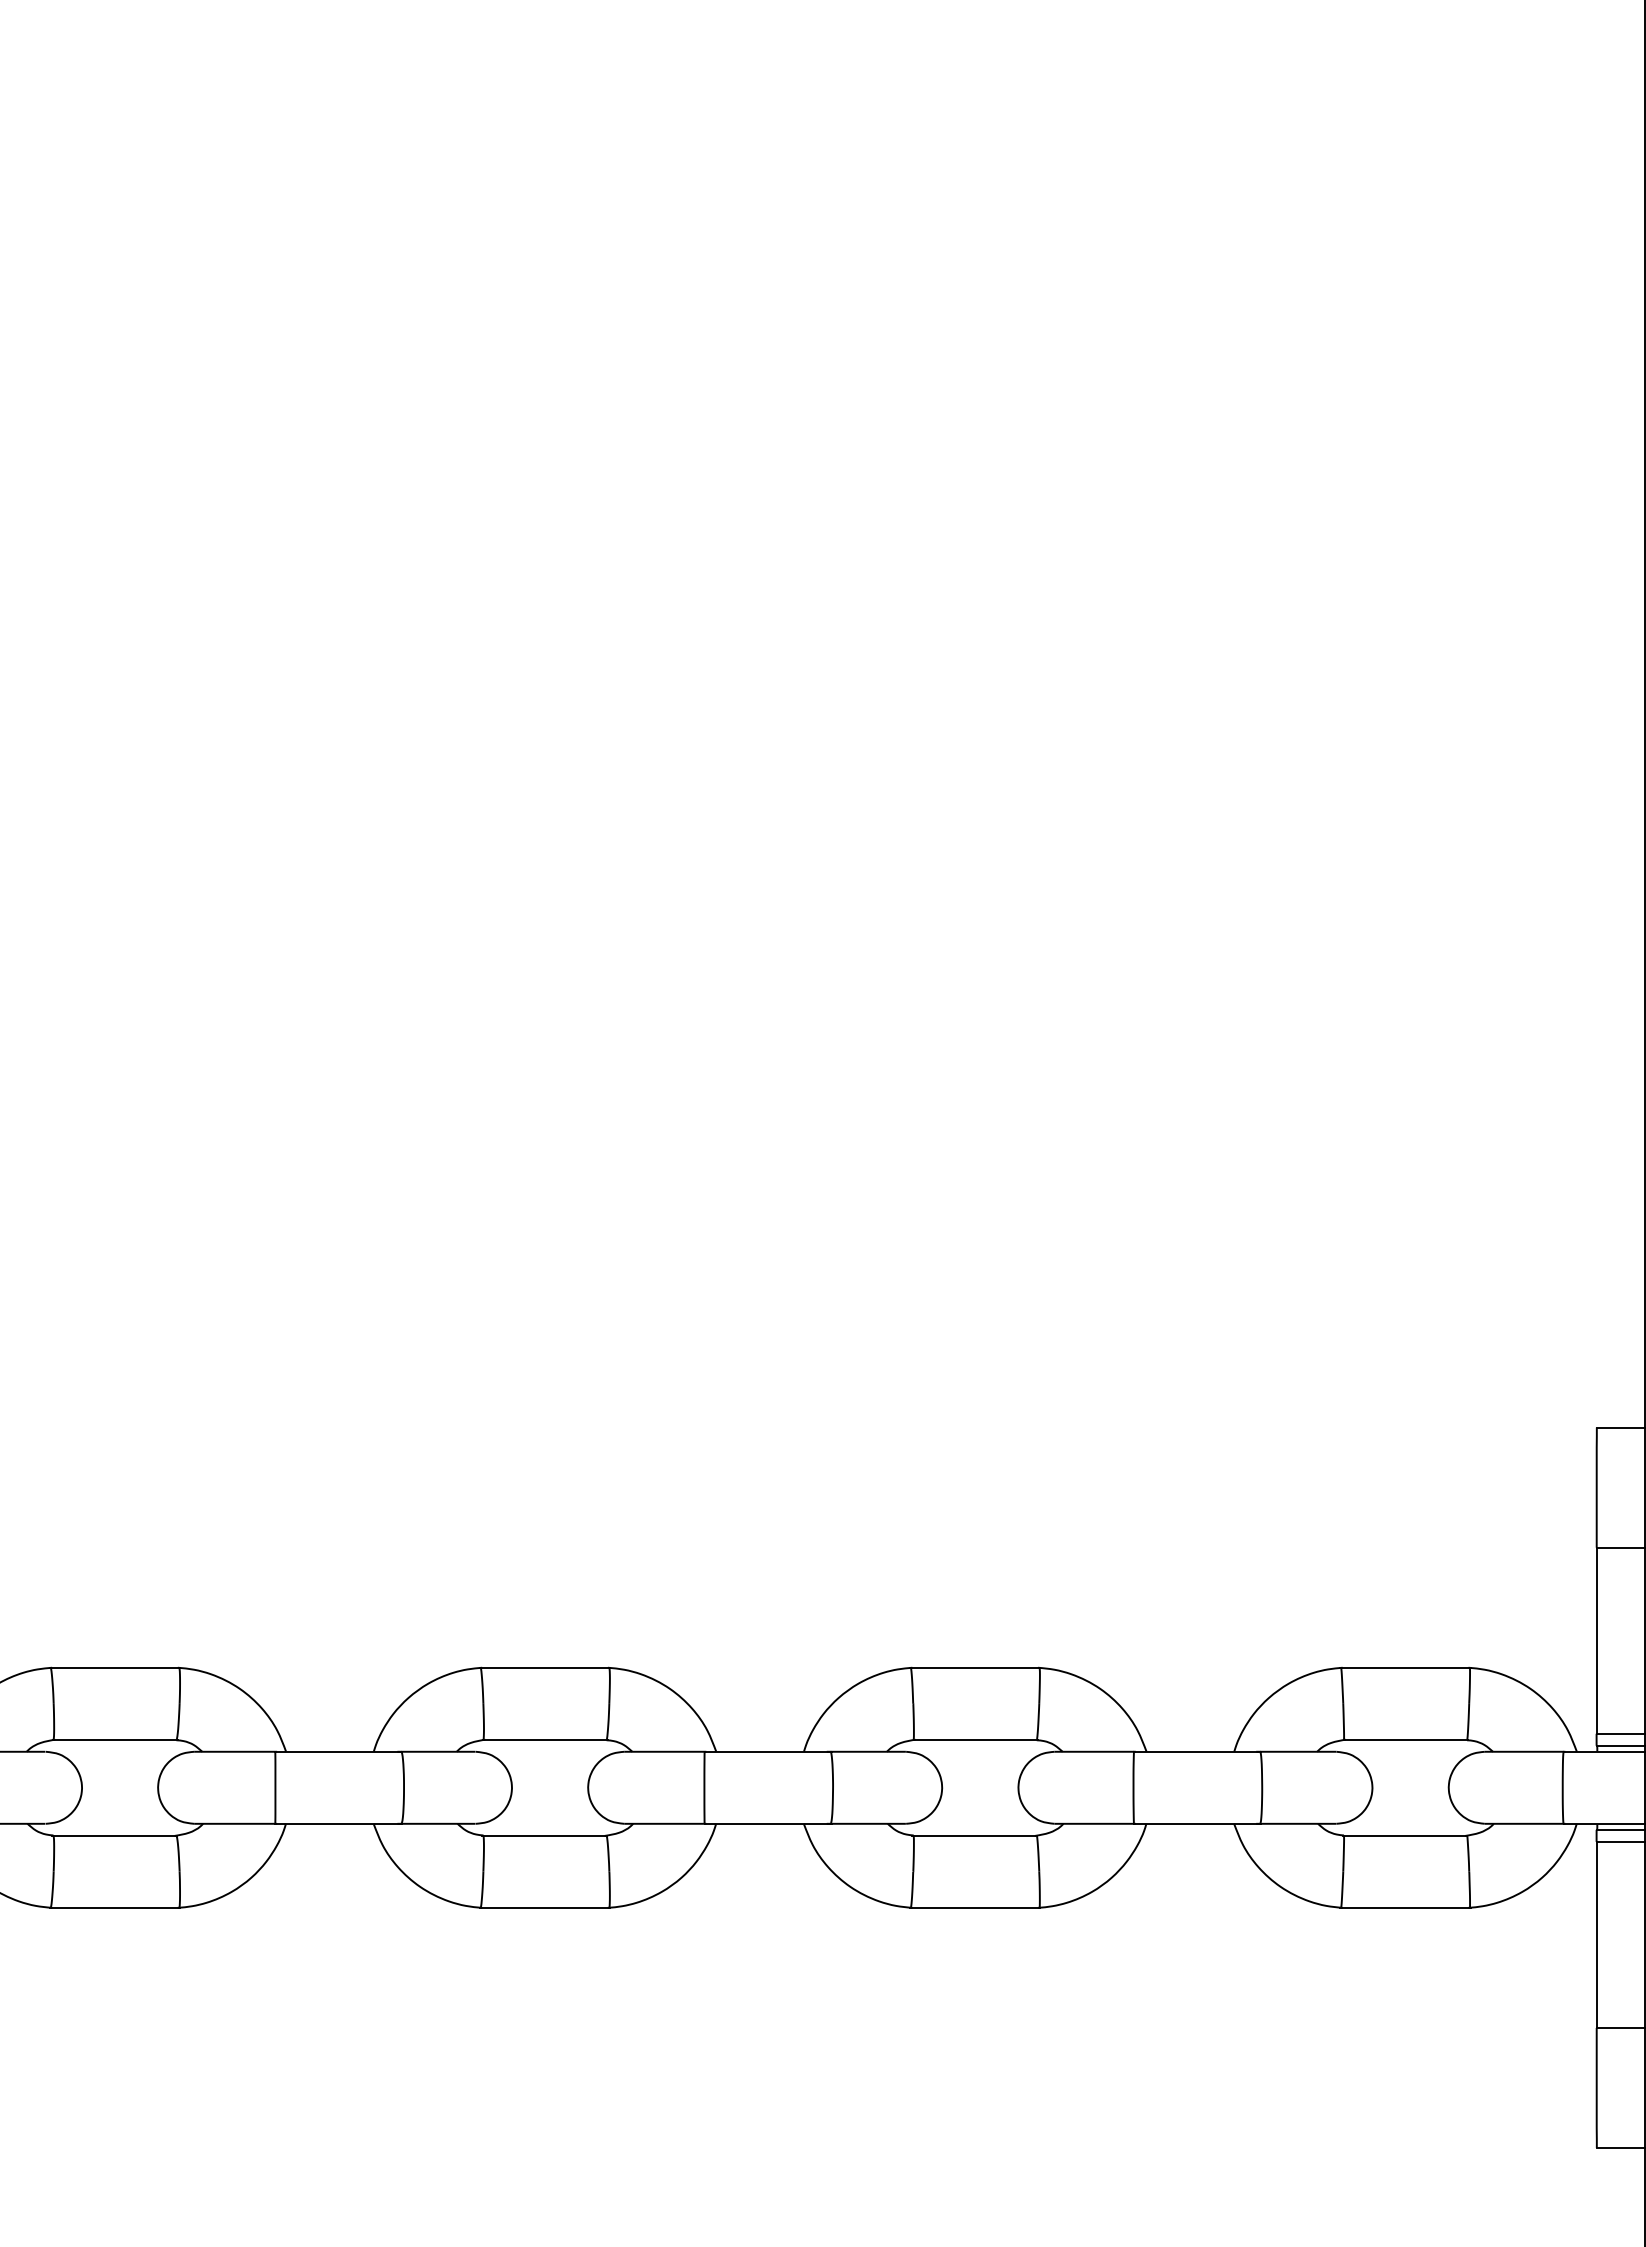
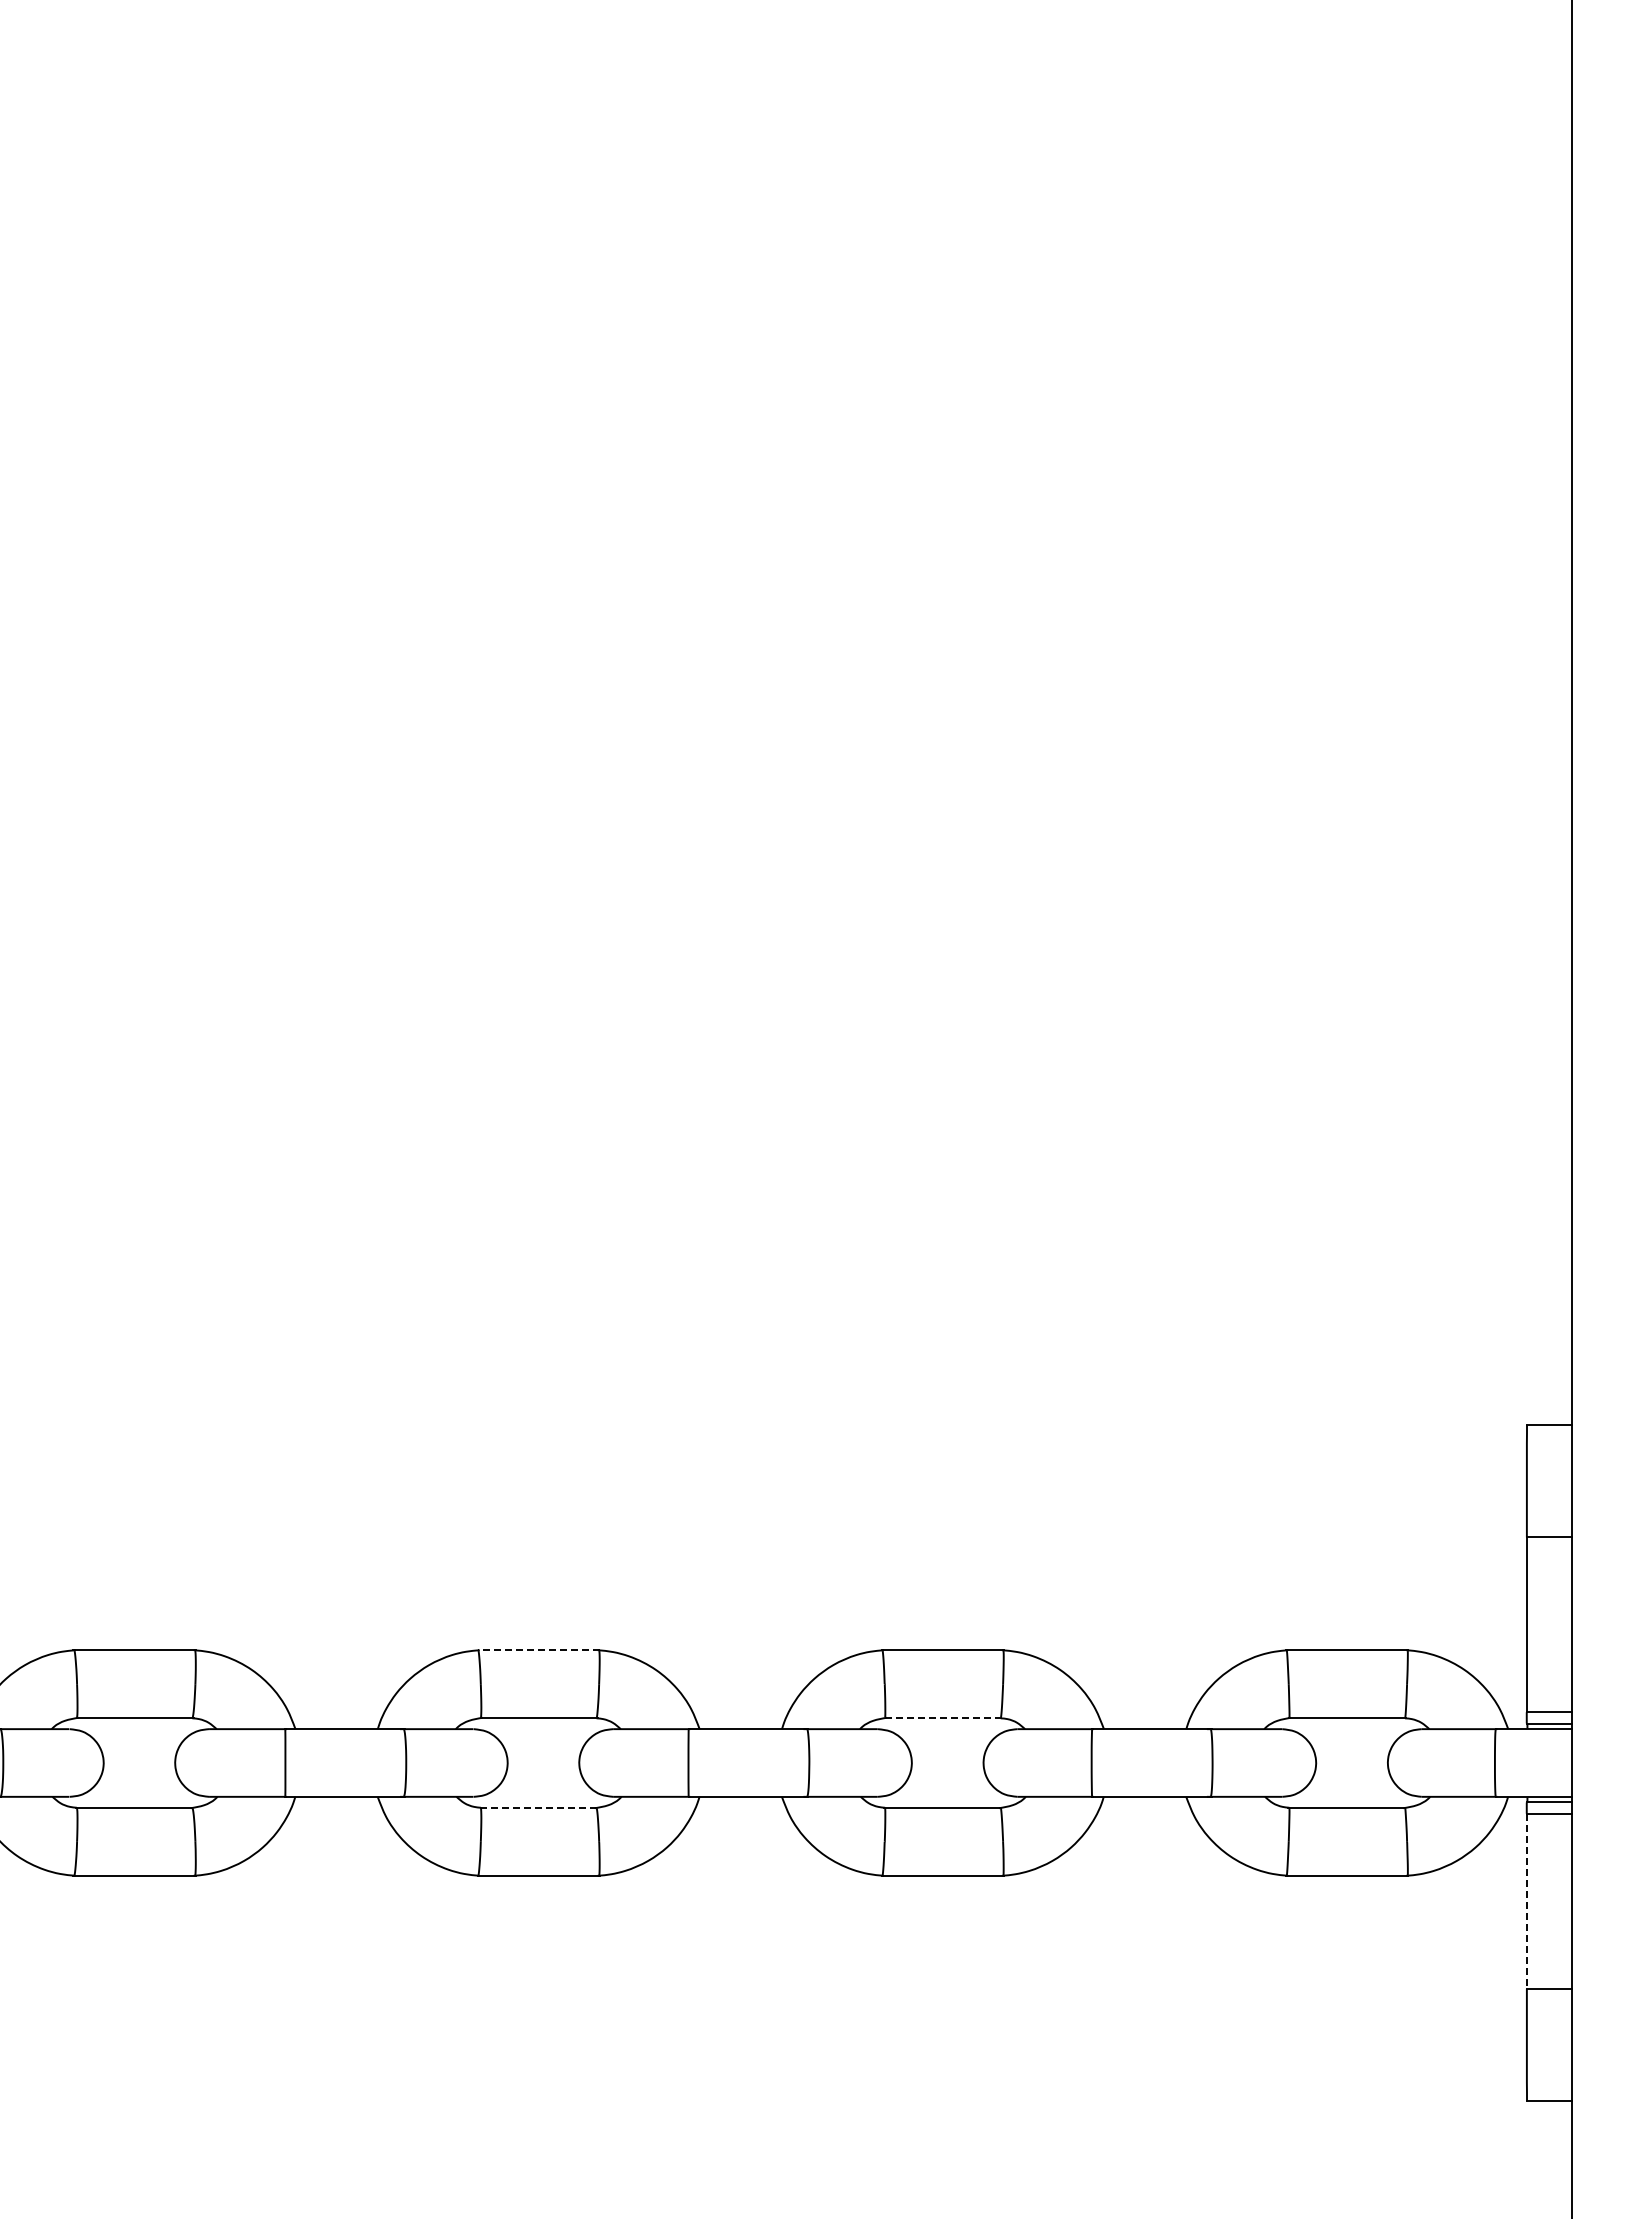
line: (544, 1668) -> (538, 1650), solid -> dashed
line: (975, 1739) -> (943, 1717), solid -> dashed
line: (543, 1836) -> (537, 1808), solid -> dashed
line: (1596, 1935) -> (1526, 1901), solid -> dashed

